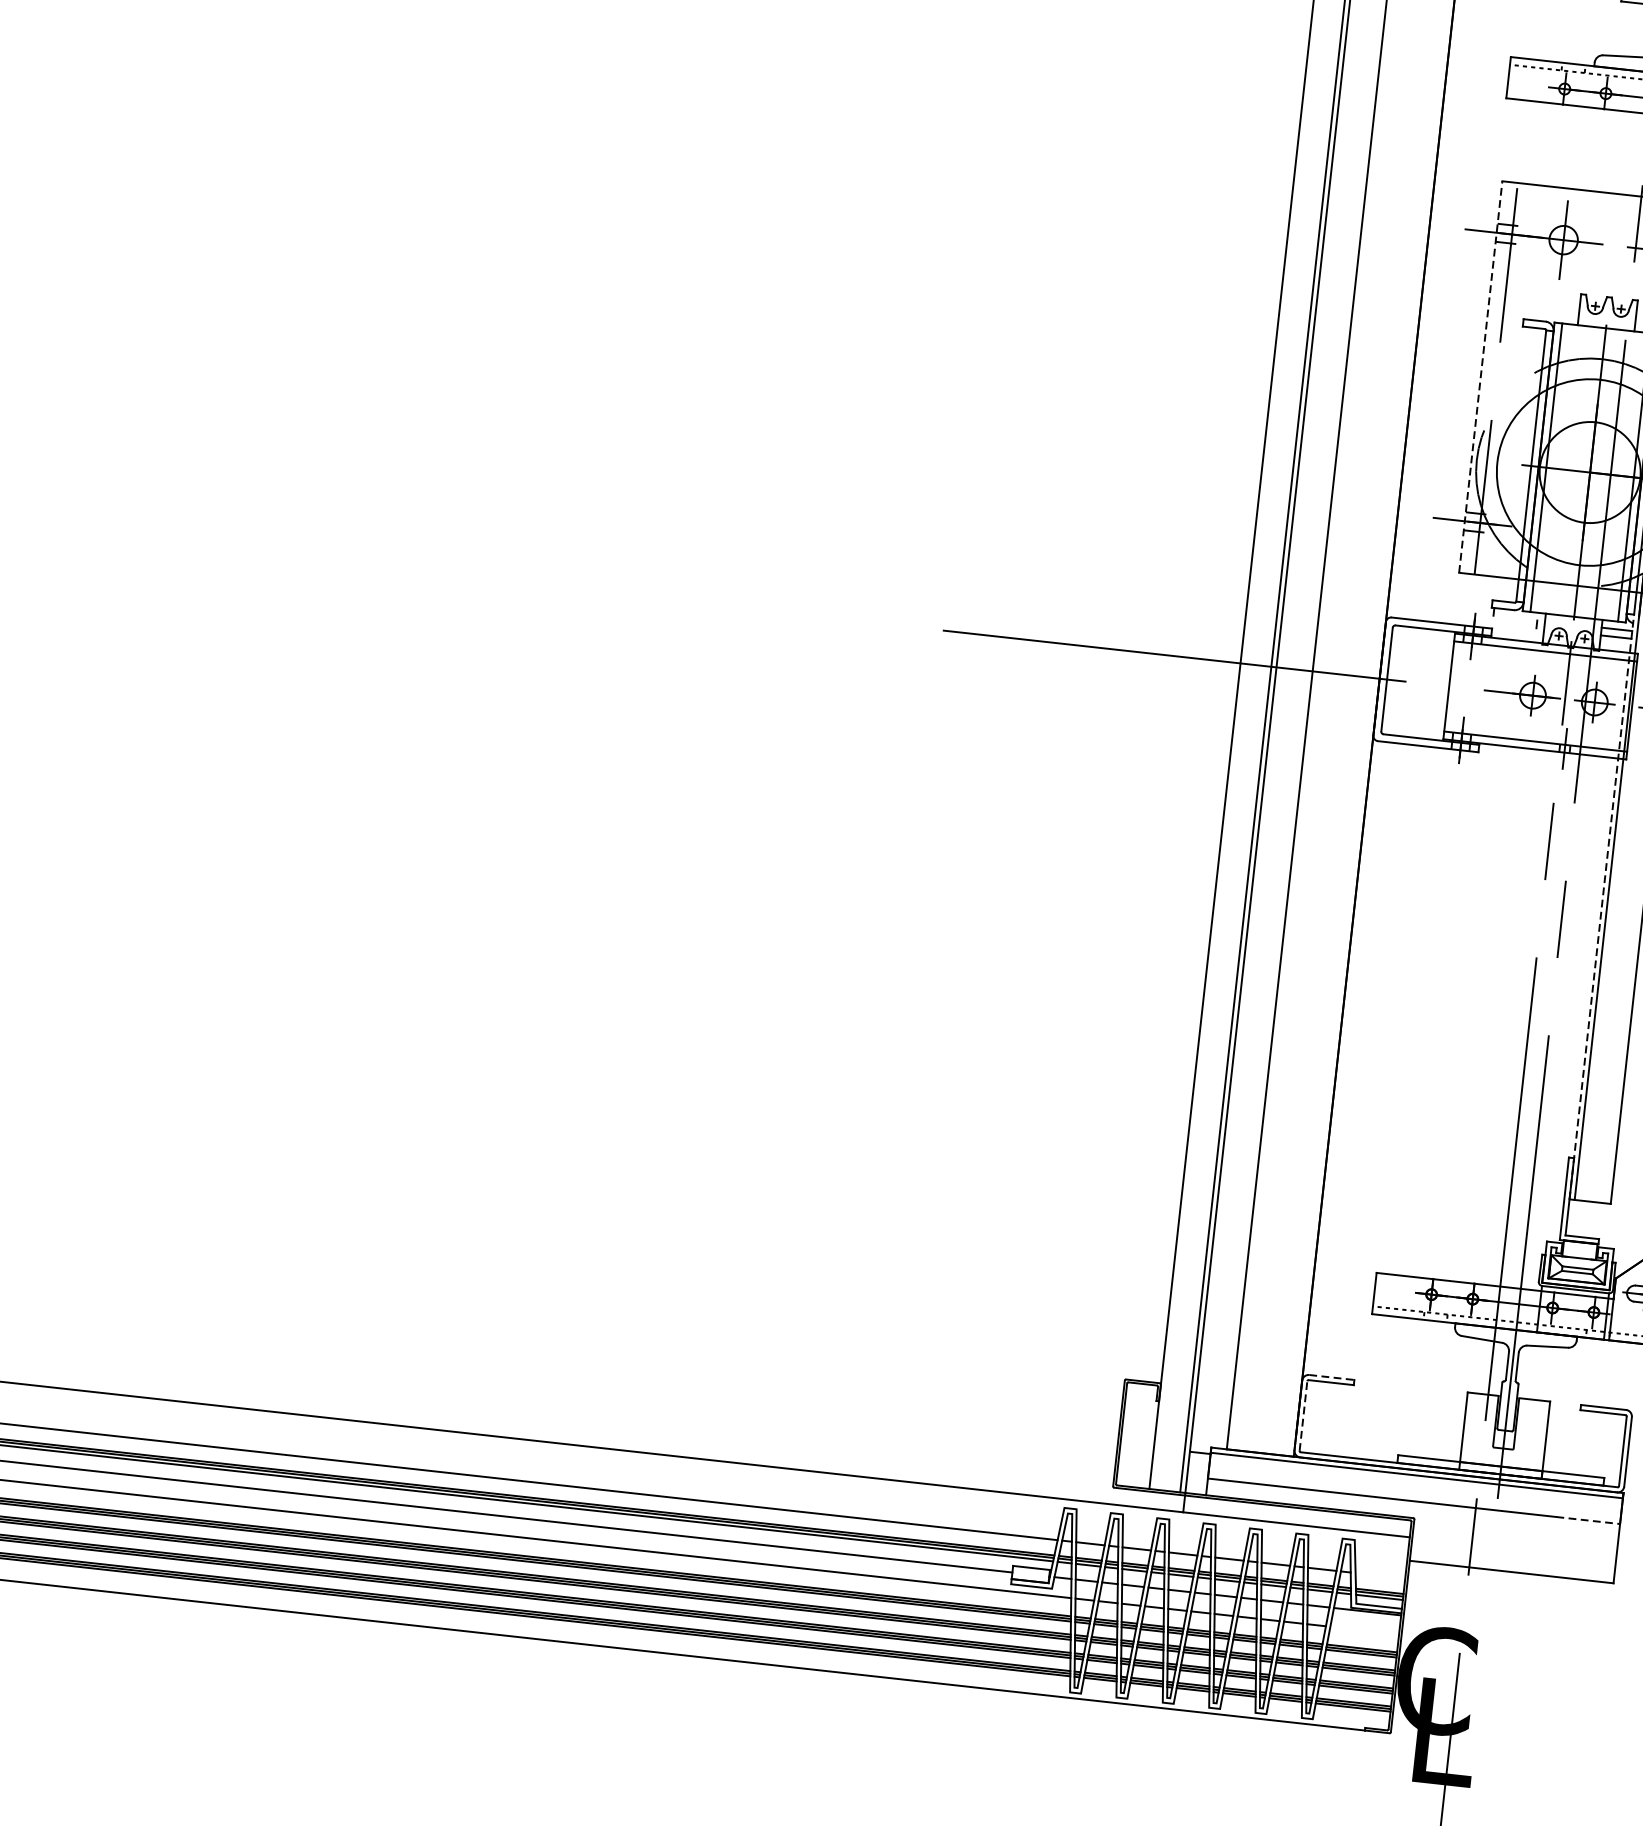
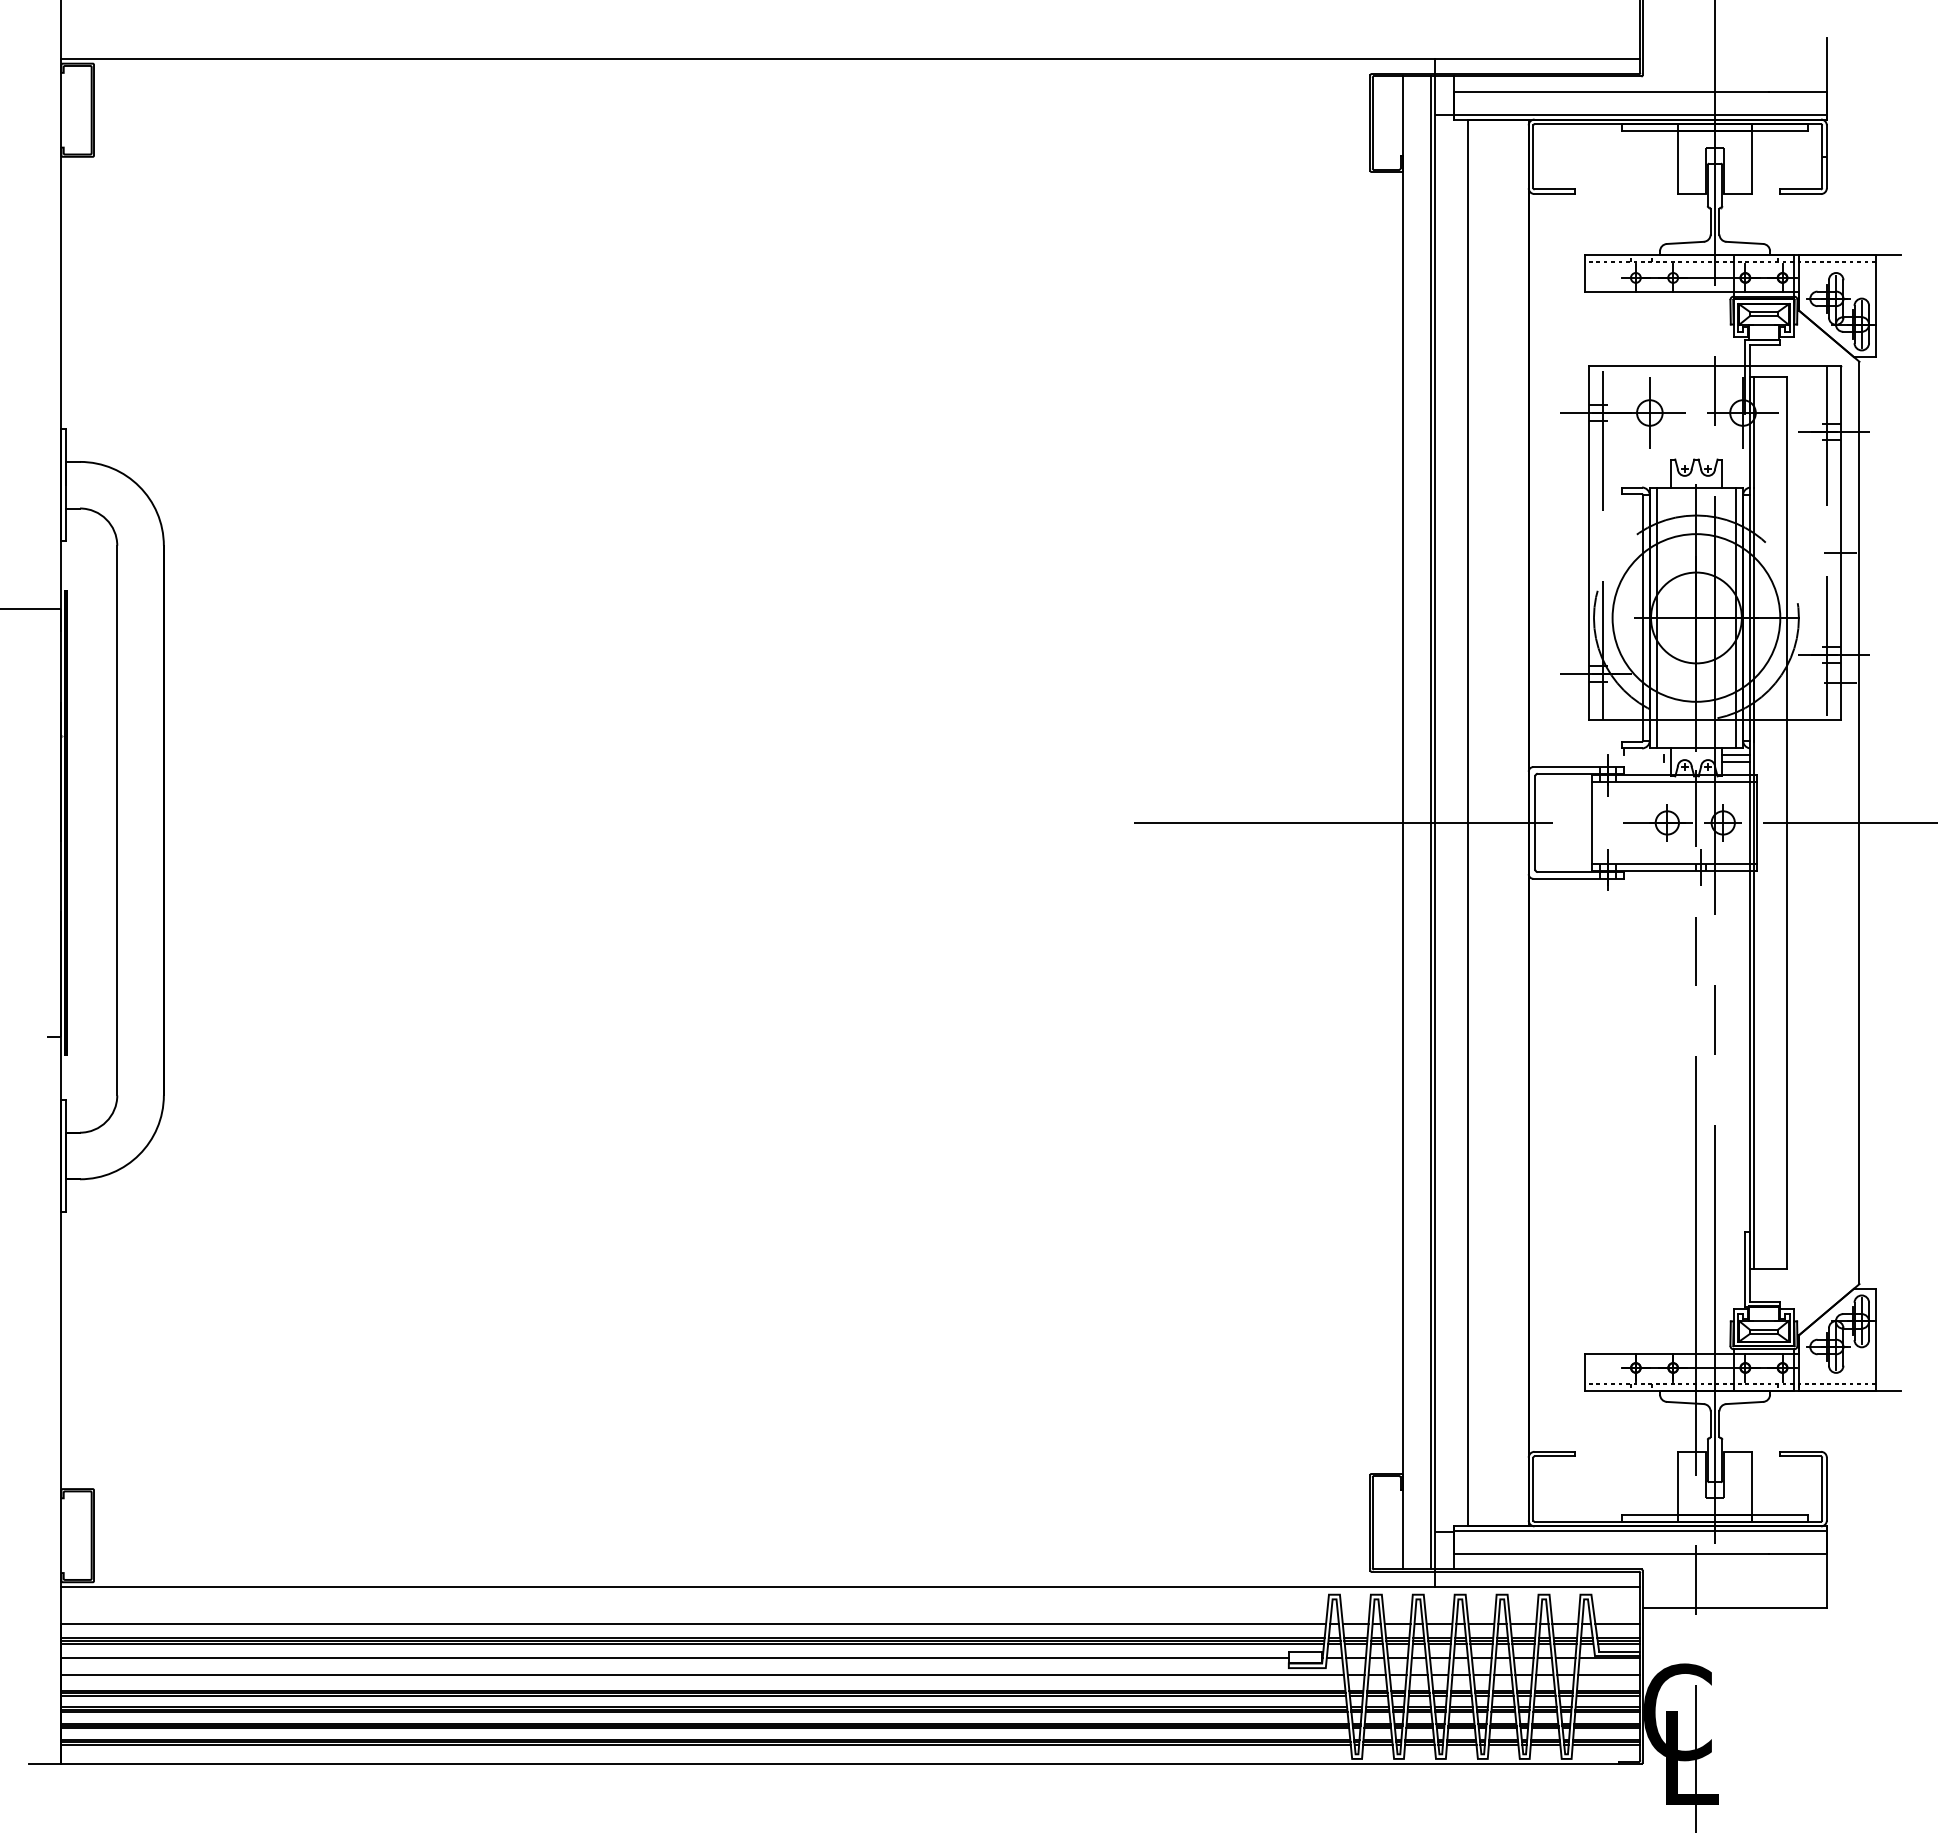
line: (1481, 376) -> (1589, 542), dashed -> solid
line: (1601, 906) -> (1749, 1004), dashed -> solid
line: (1332, 1377) -> (1555, 1451), dashed -> solid
line: (1303, 1415) -> (1533, 1488), dashed -> solid
line: (1588, 1520) -> (1798, 1554), dashed -> solid
line: (1379, 1576) -> (1617, 1624), added
line: (1365, 1630) -> (1609, 1674), added

